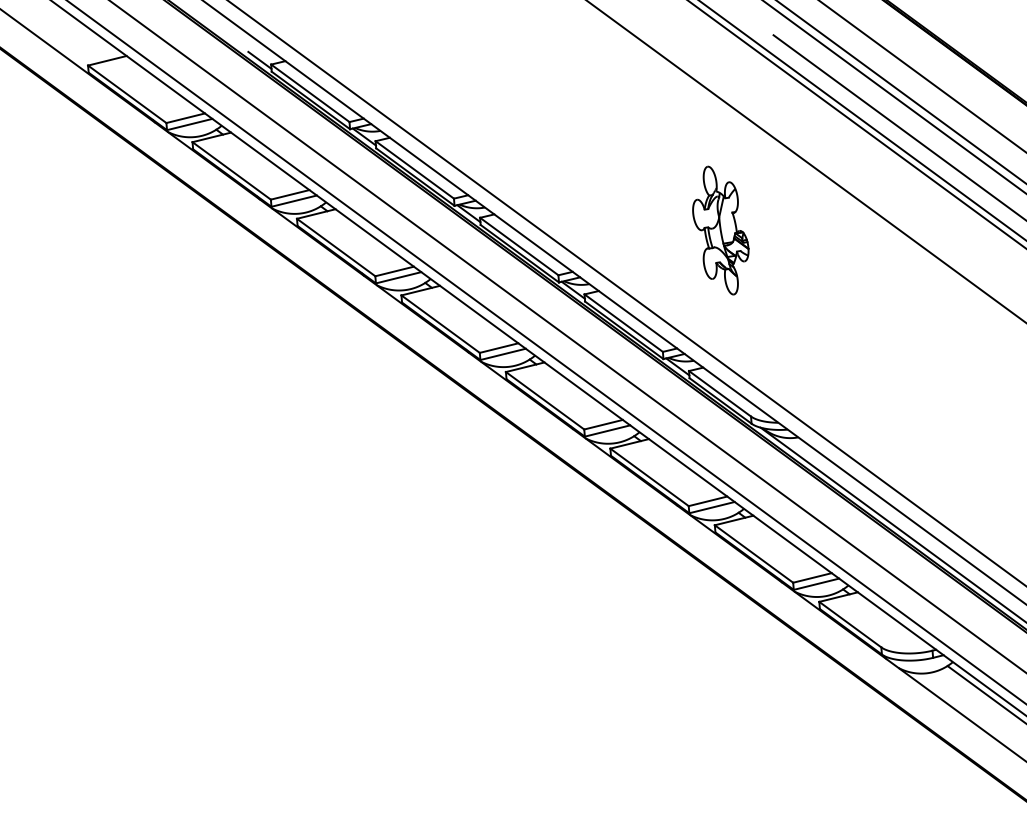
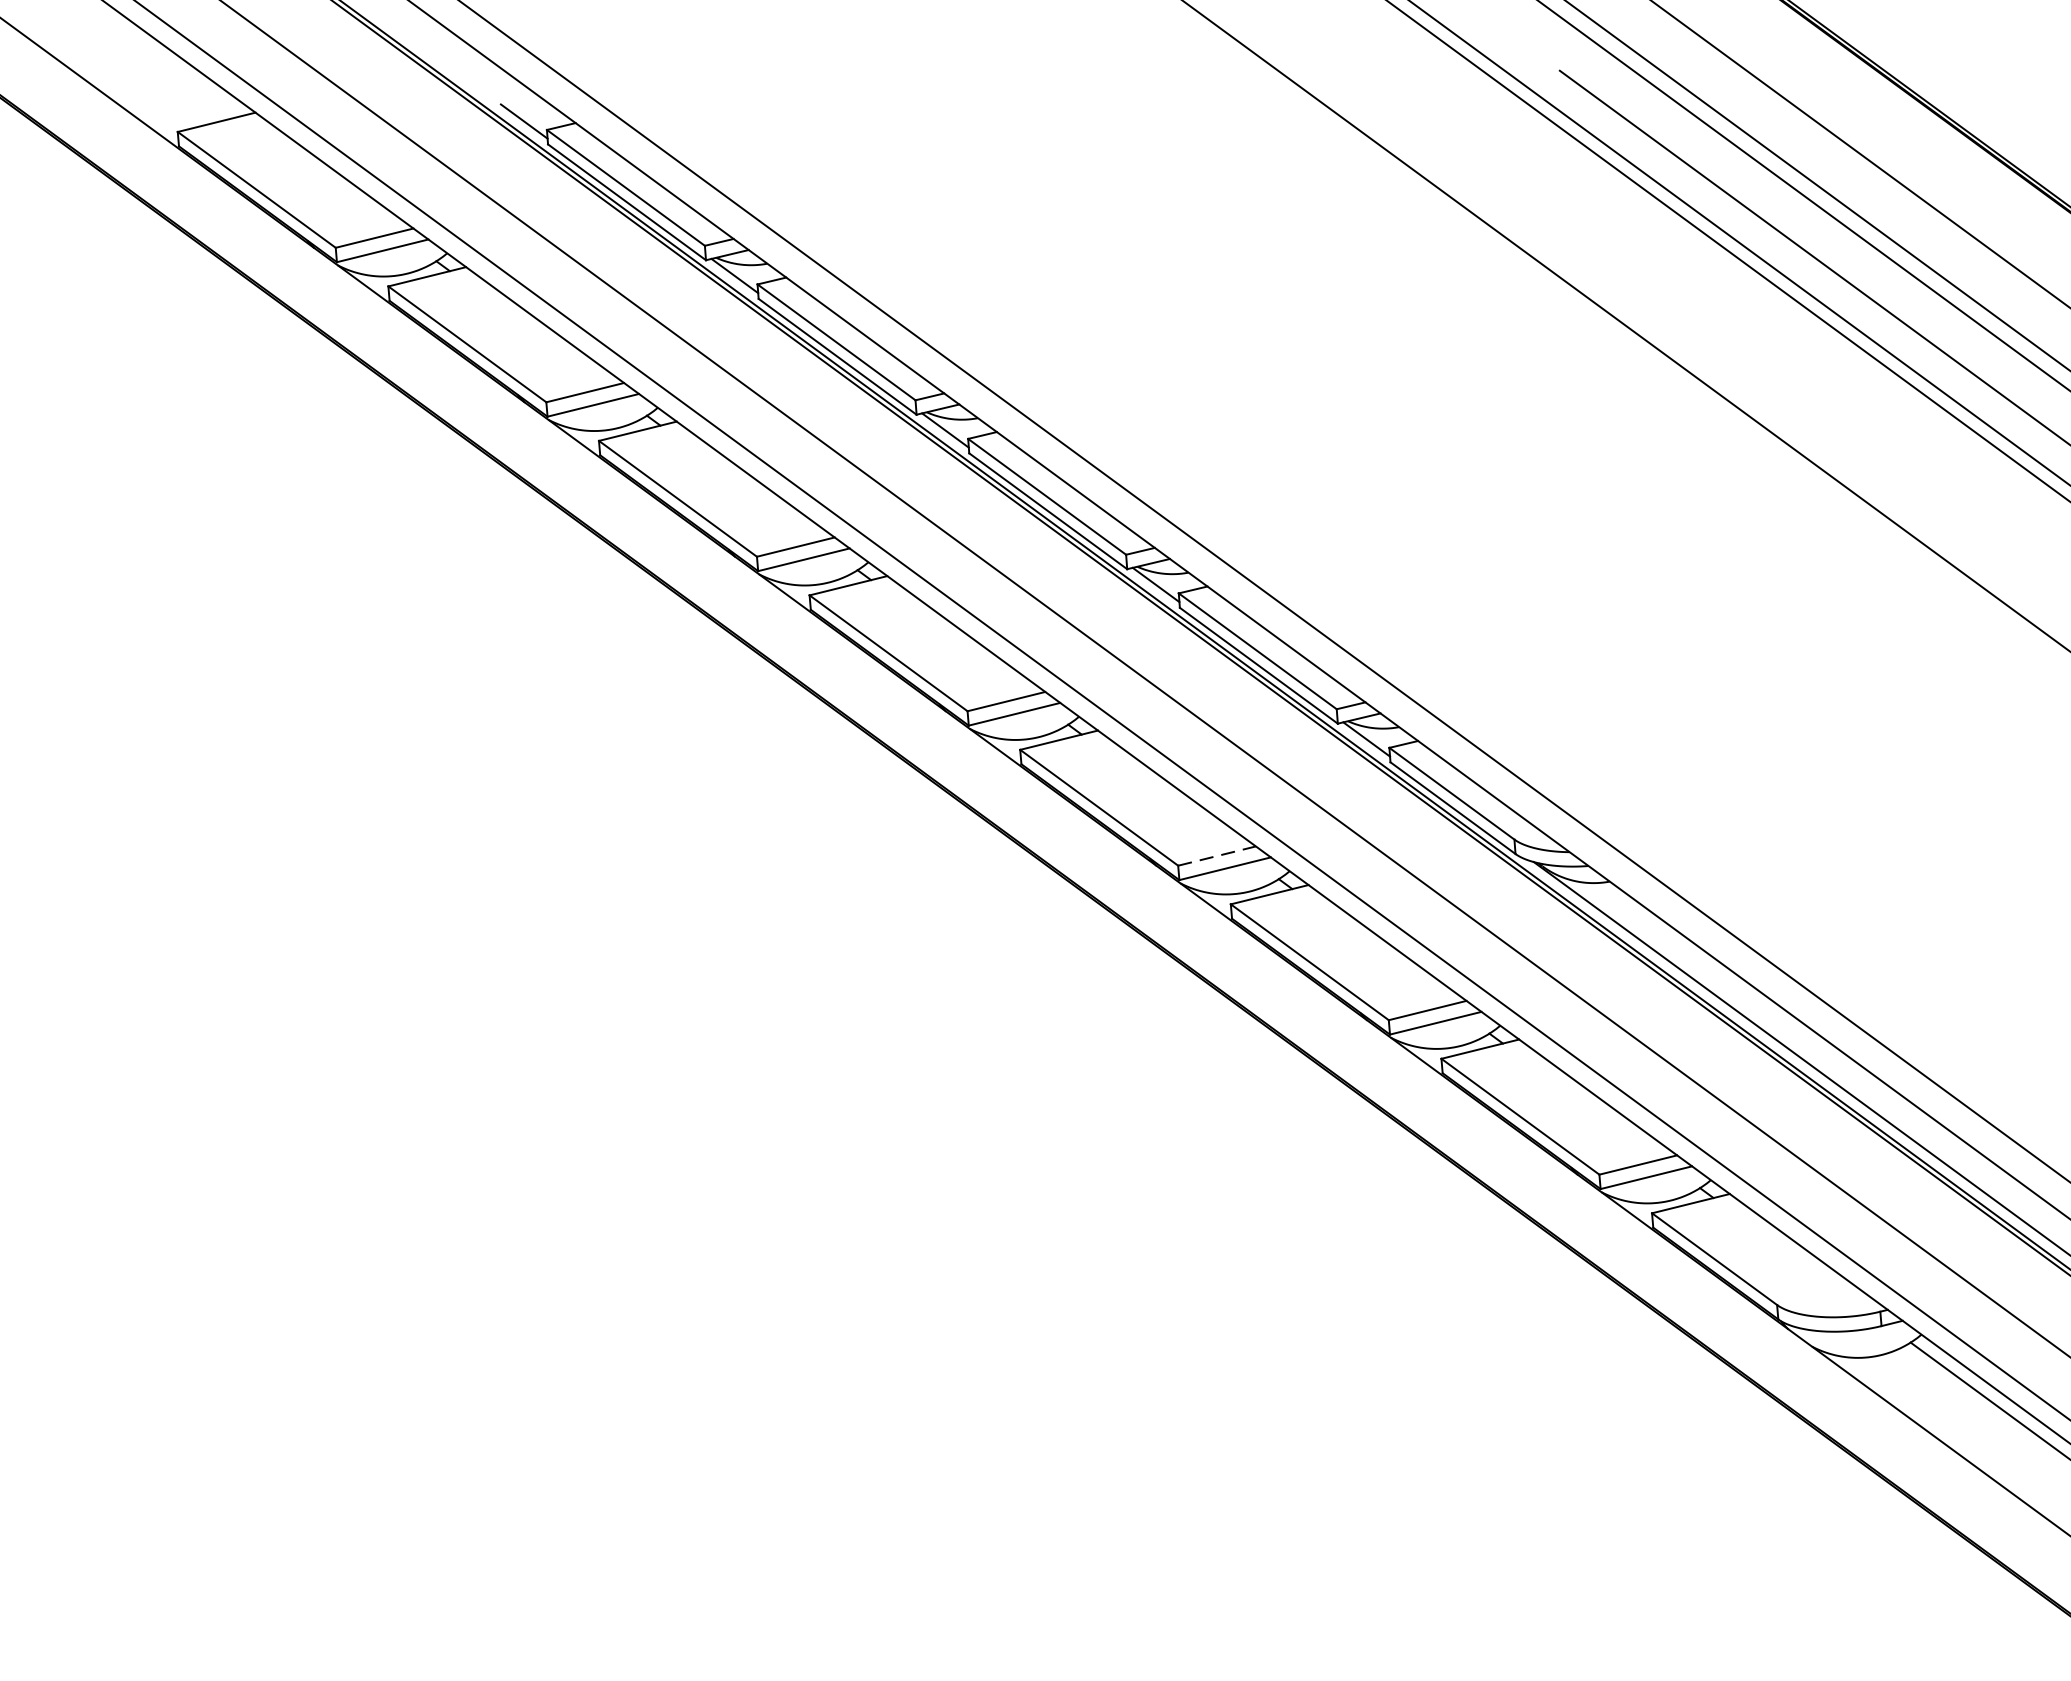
part: (720, 230) -> (1452, 464), removed
line: (603, 424) -> (1216, 855), solid -> dashed

